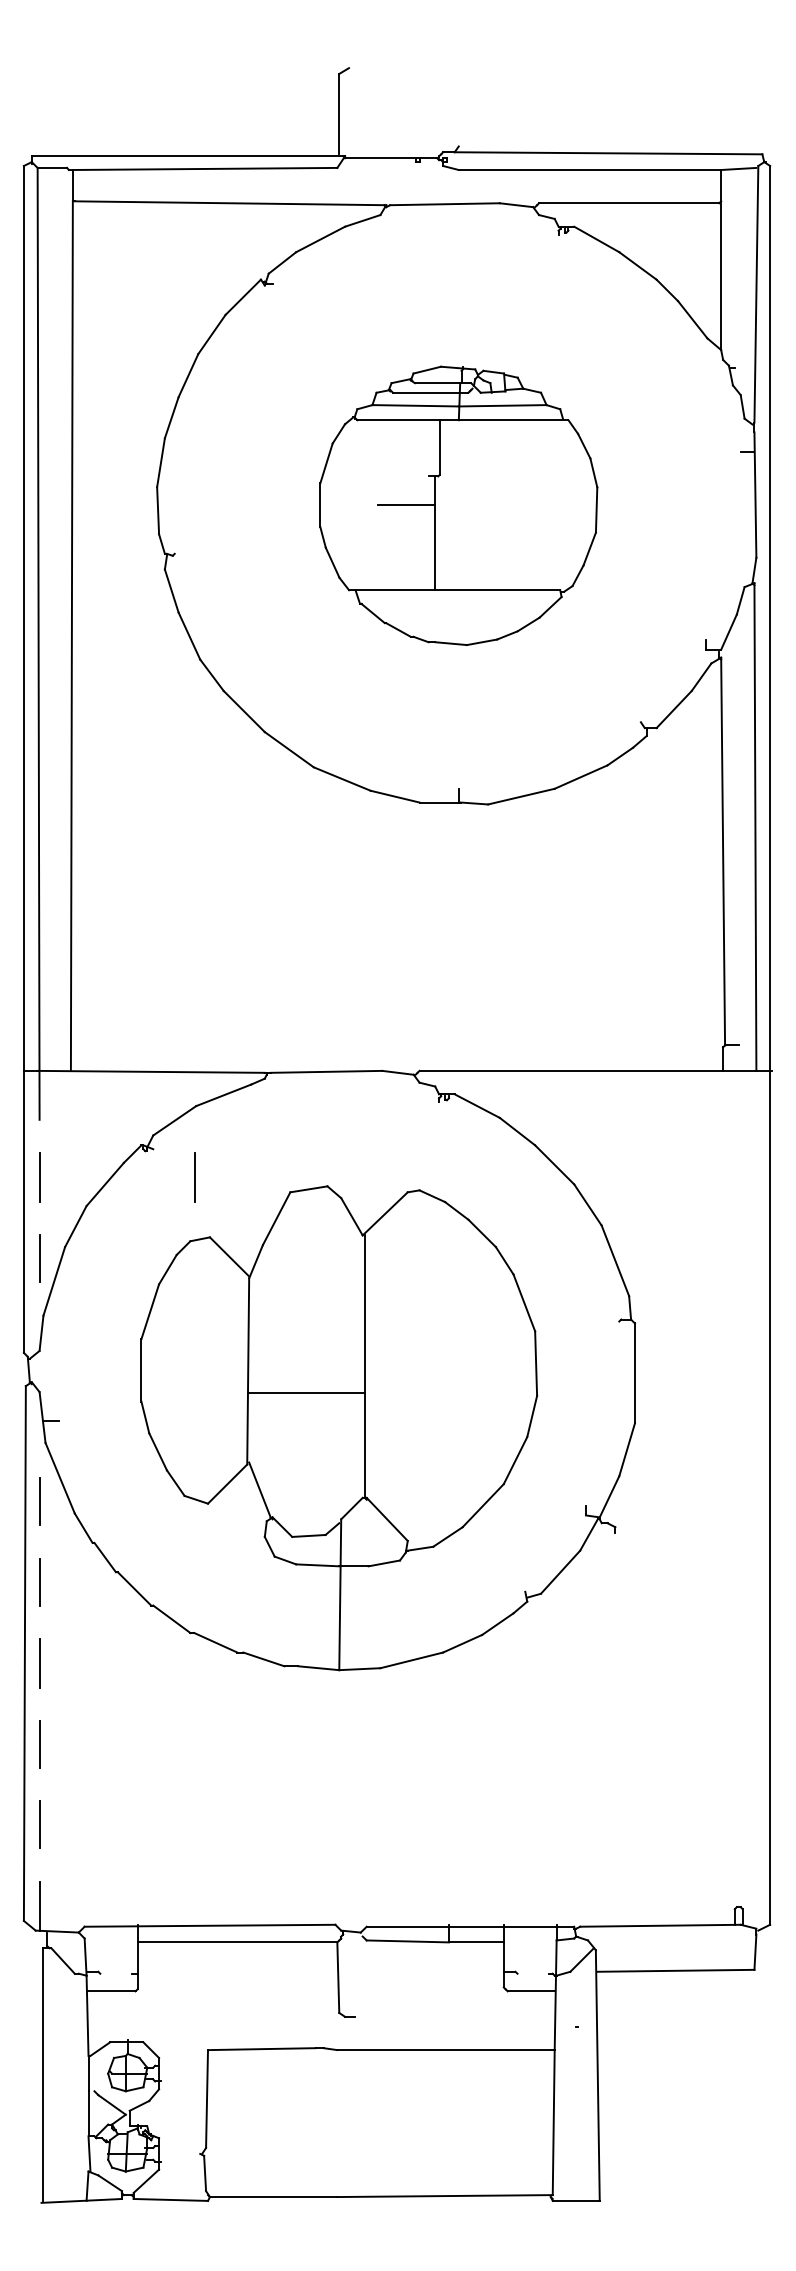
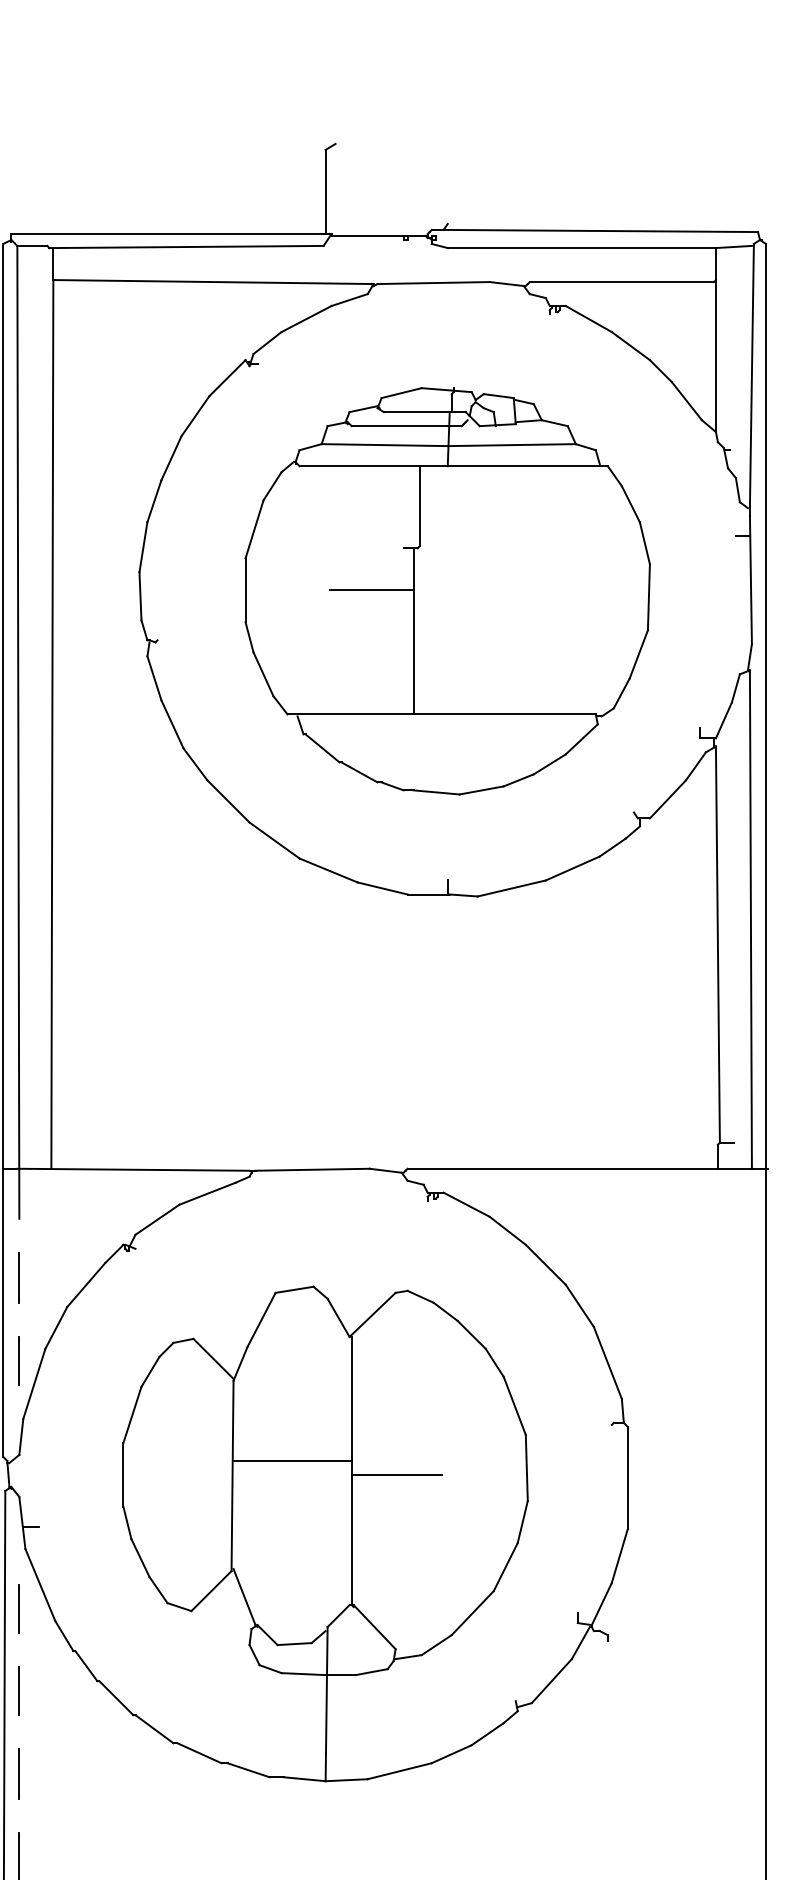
part: (458, 505) -> (447, 590), size x1.43
line: (194, 1177) -> (177, 1277), removed
line: (408, 1370) -> (396, 1474), added
line: (306, 1392) -> (292, 1460), moved

